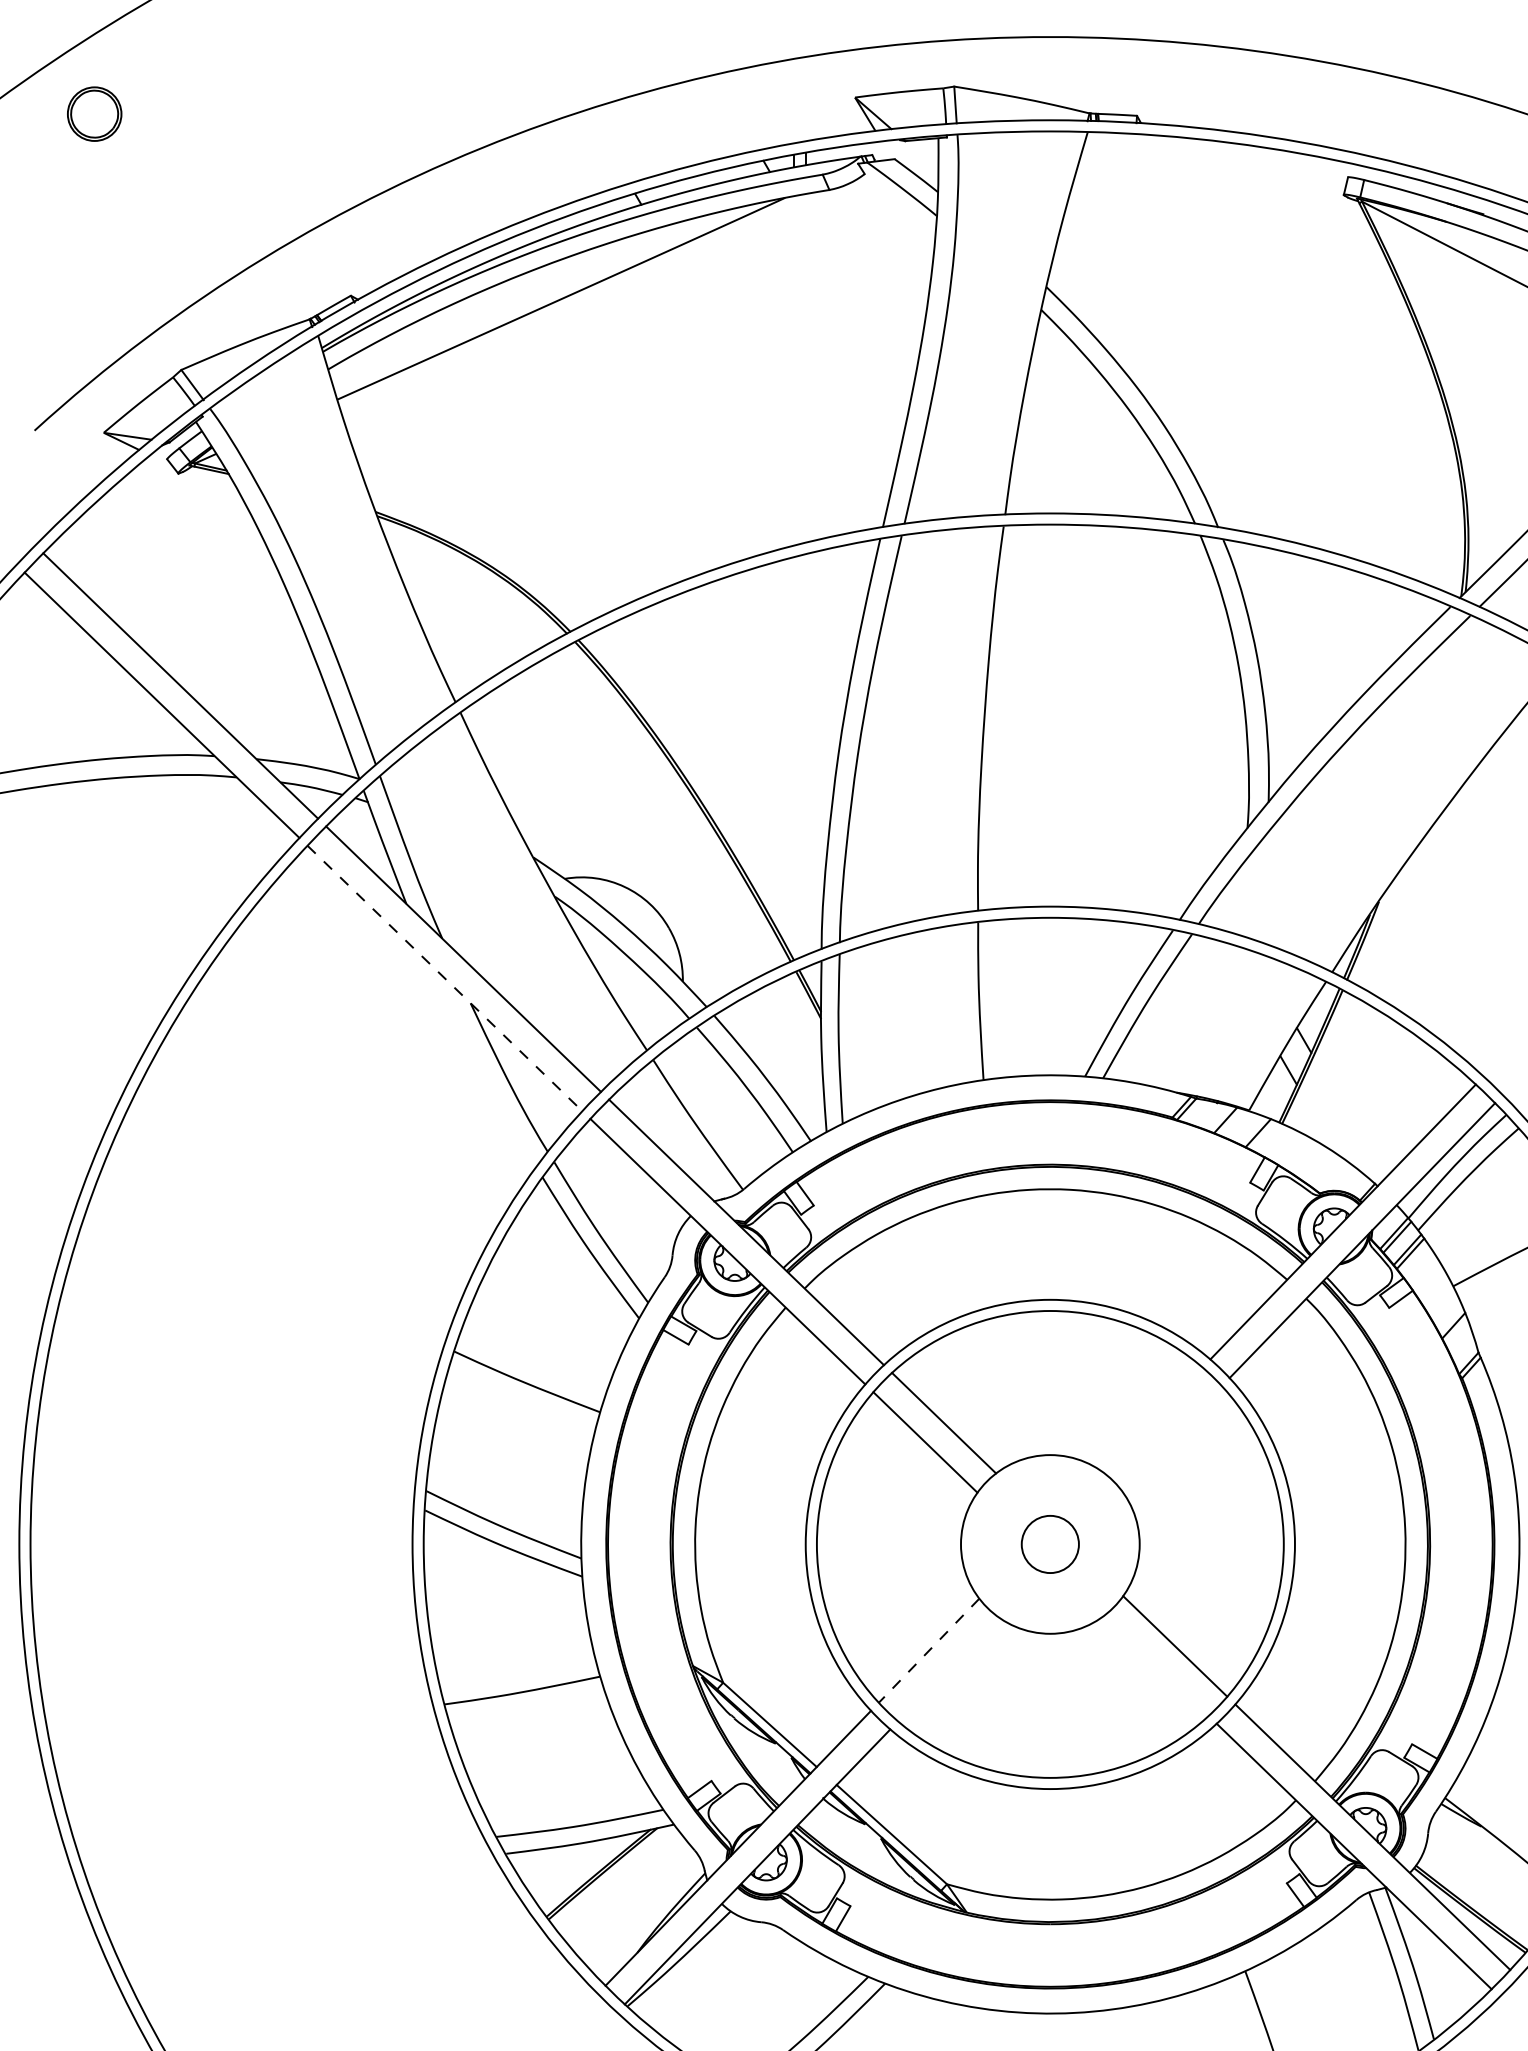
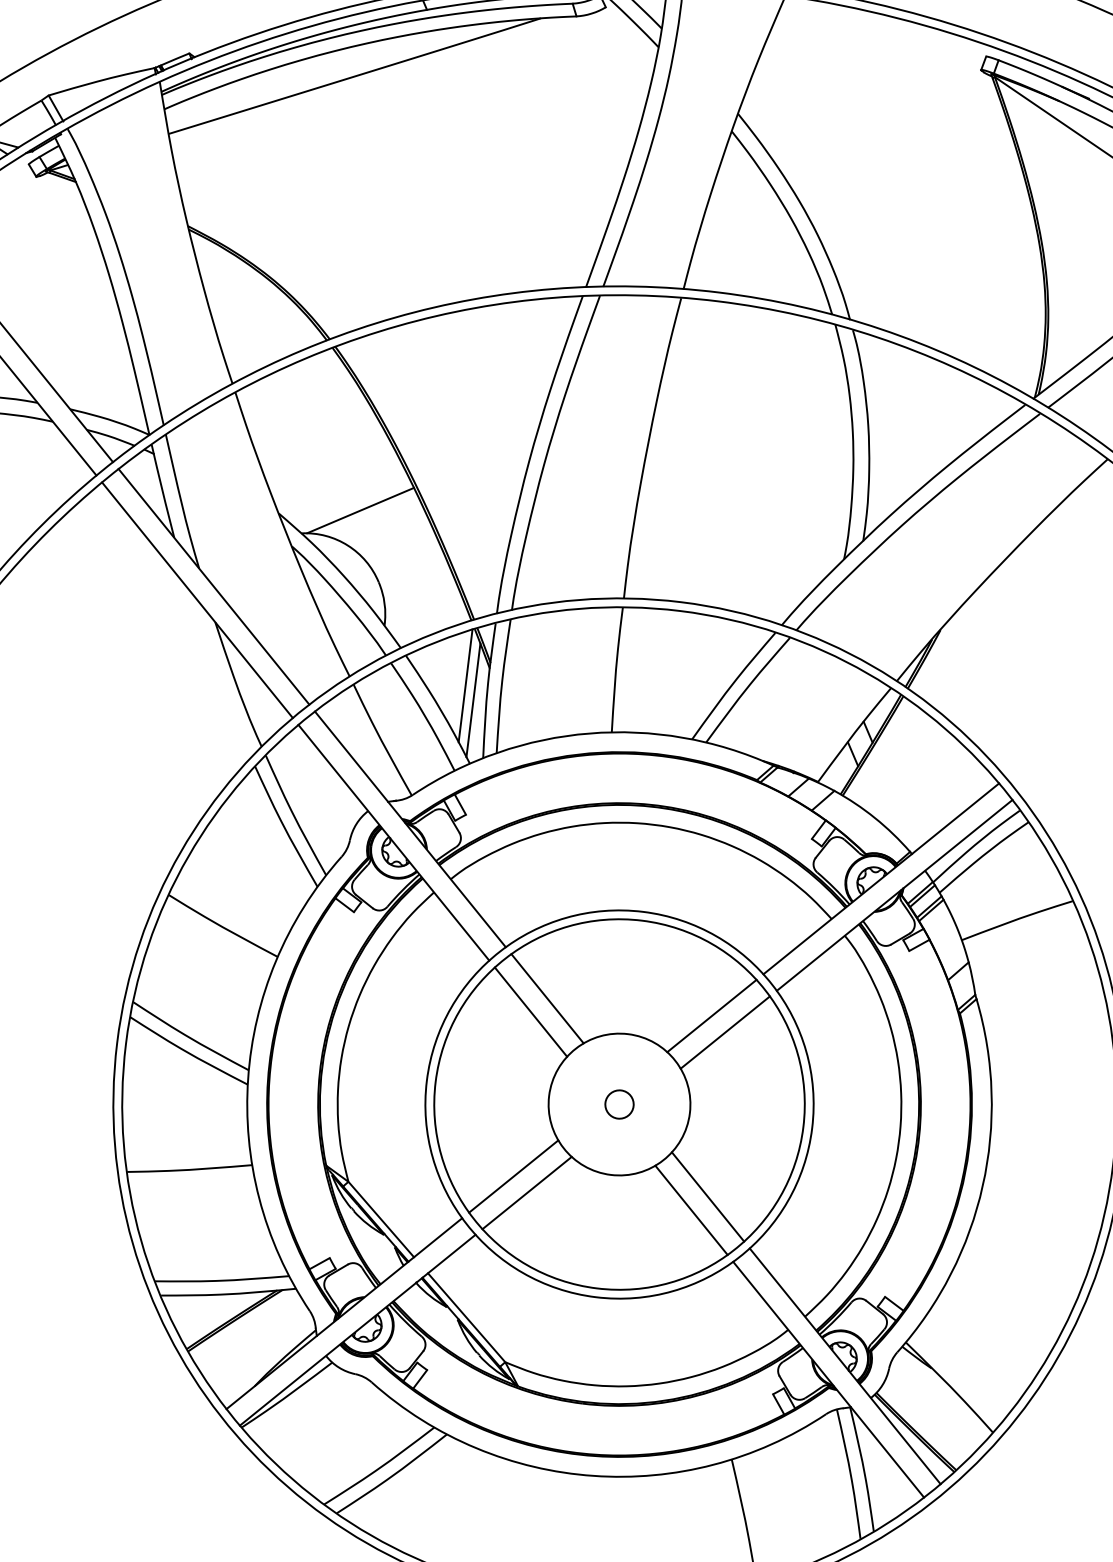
line: (634, 840) -> (360, 509), added
line: (445, 978) -> (197, 600), dashed -> solid
line: (793, 1044) -> (465, 685), added
line: (805, 1061) -> (473, 700), added
line: (1152, 1419) -> (712, 1016), added
line: (1171, 1438) -> (725, 1032), added
circle: (1050, 1544) -> (619, 1104), size x0.62
line: (928, 1651) -> (513, 1177), dashed -> solid
line: (1156, 1665) -> (691, 1210), added
line: (948, 1669) -> (527, 1193), added

